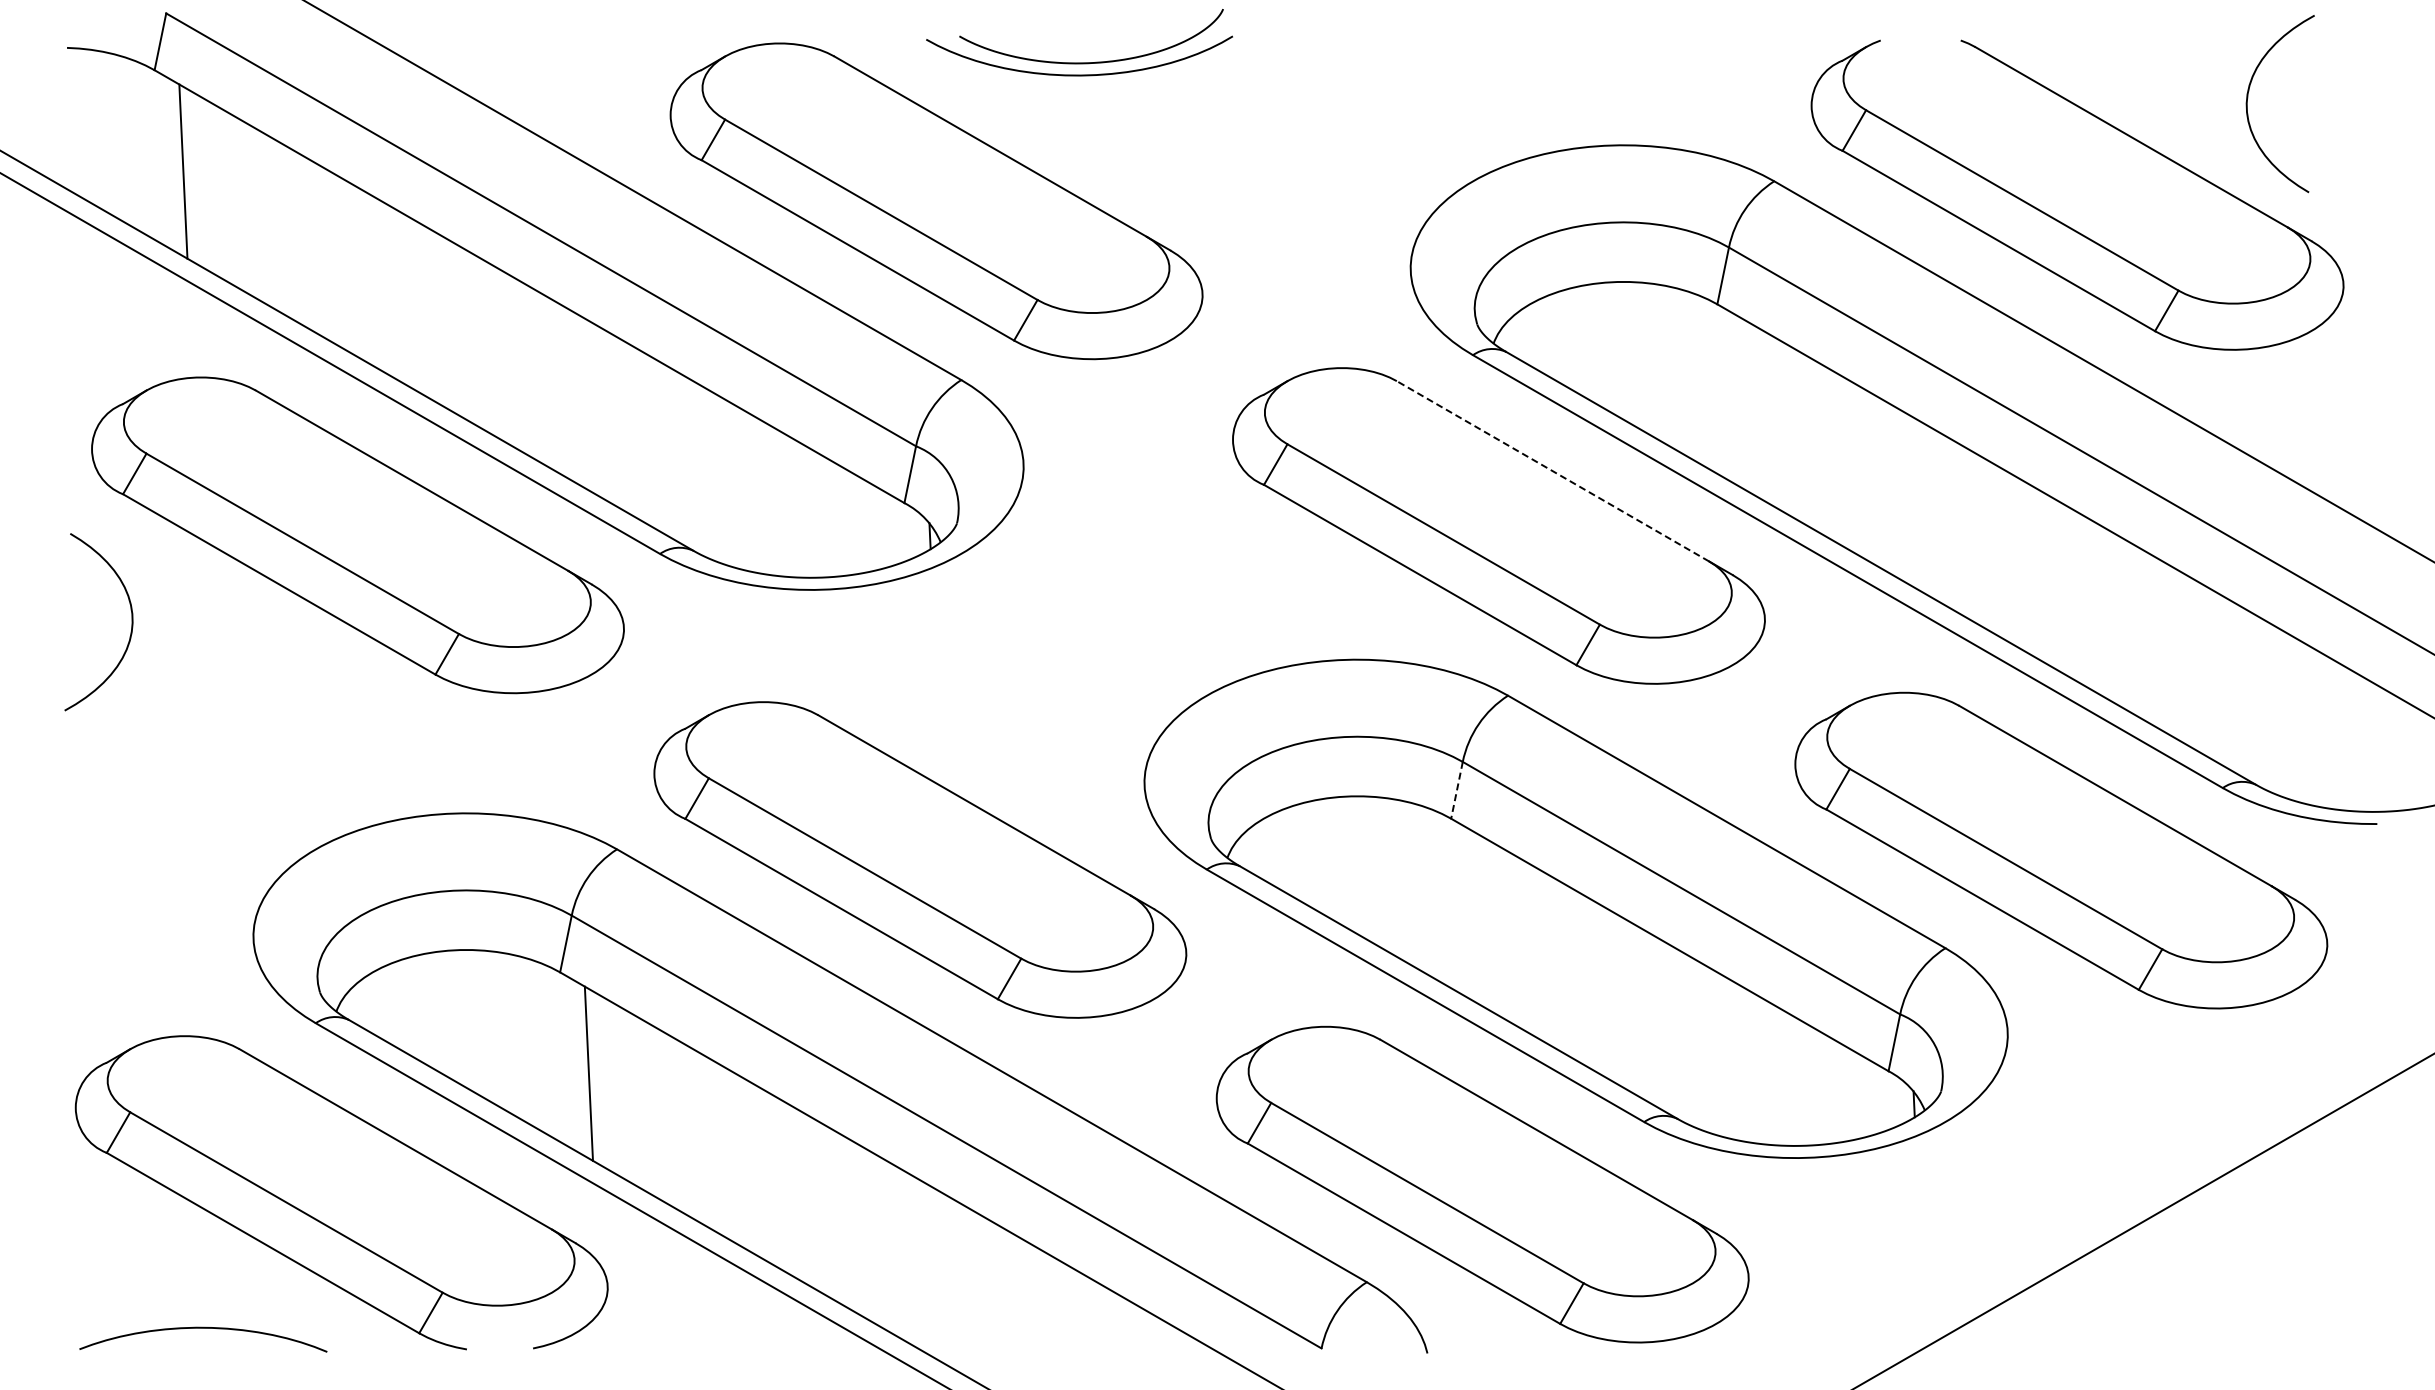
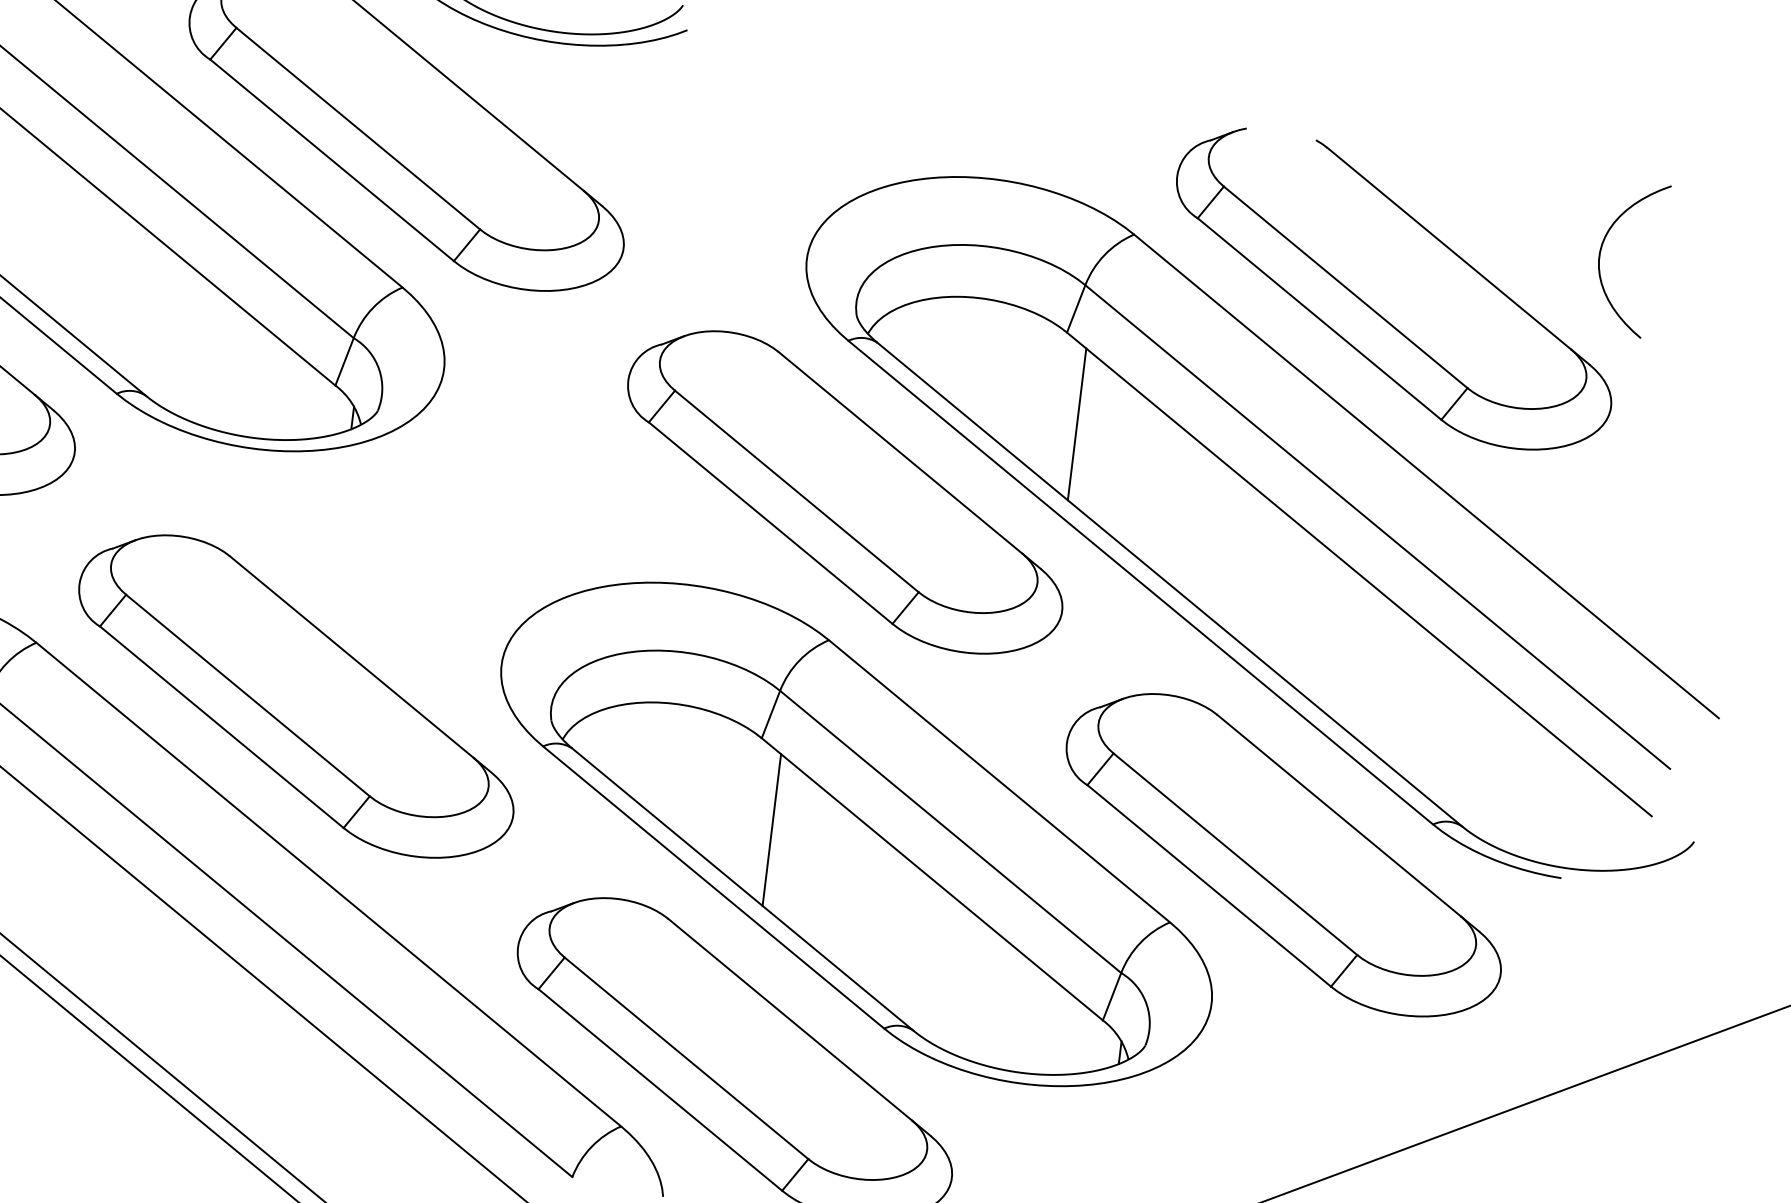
curve: (2248, 98) -> (1602, 248), moved
line: (1746, 405) -> (1077, 424), added
line: (1552, 471) -> (900, 452), dashed -> solid
line: (1456, 790) -> (770, 714), dashed -> solid
line: (1479, 919) -> (771, 829), added

